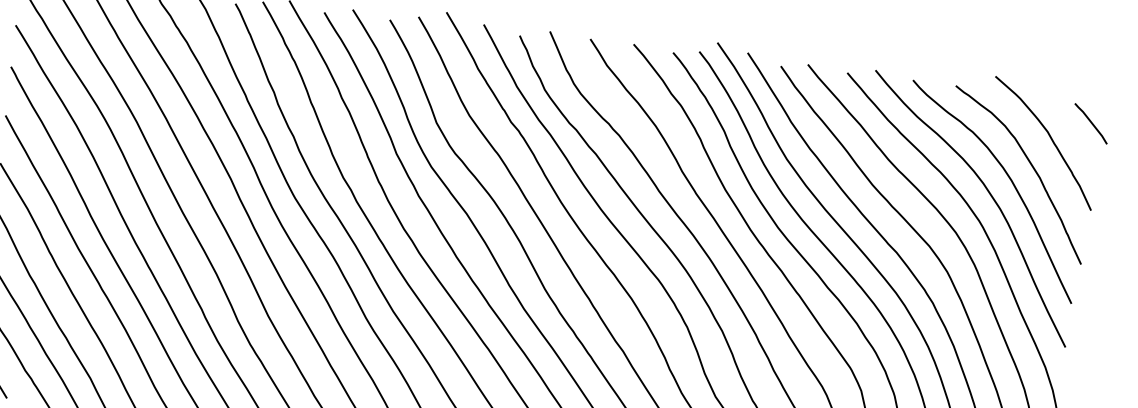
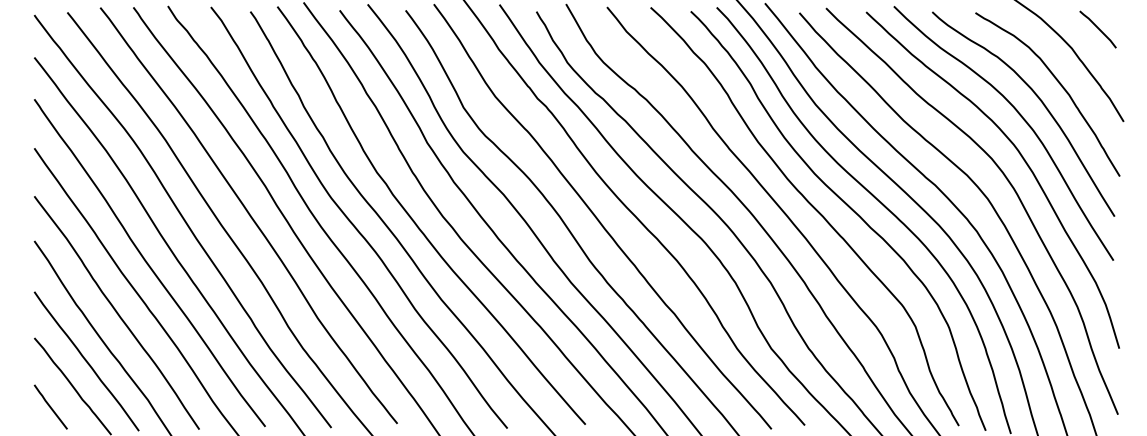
line: (1090, 122) -> (1097, 28), moved

